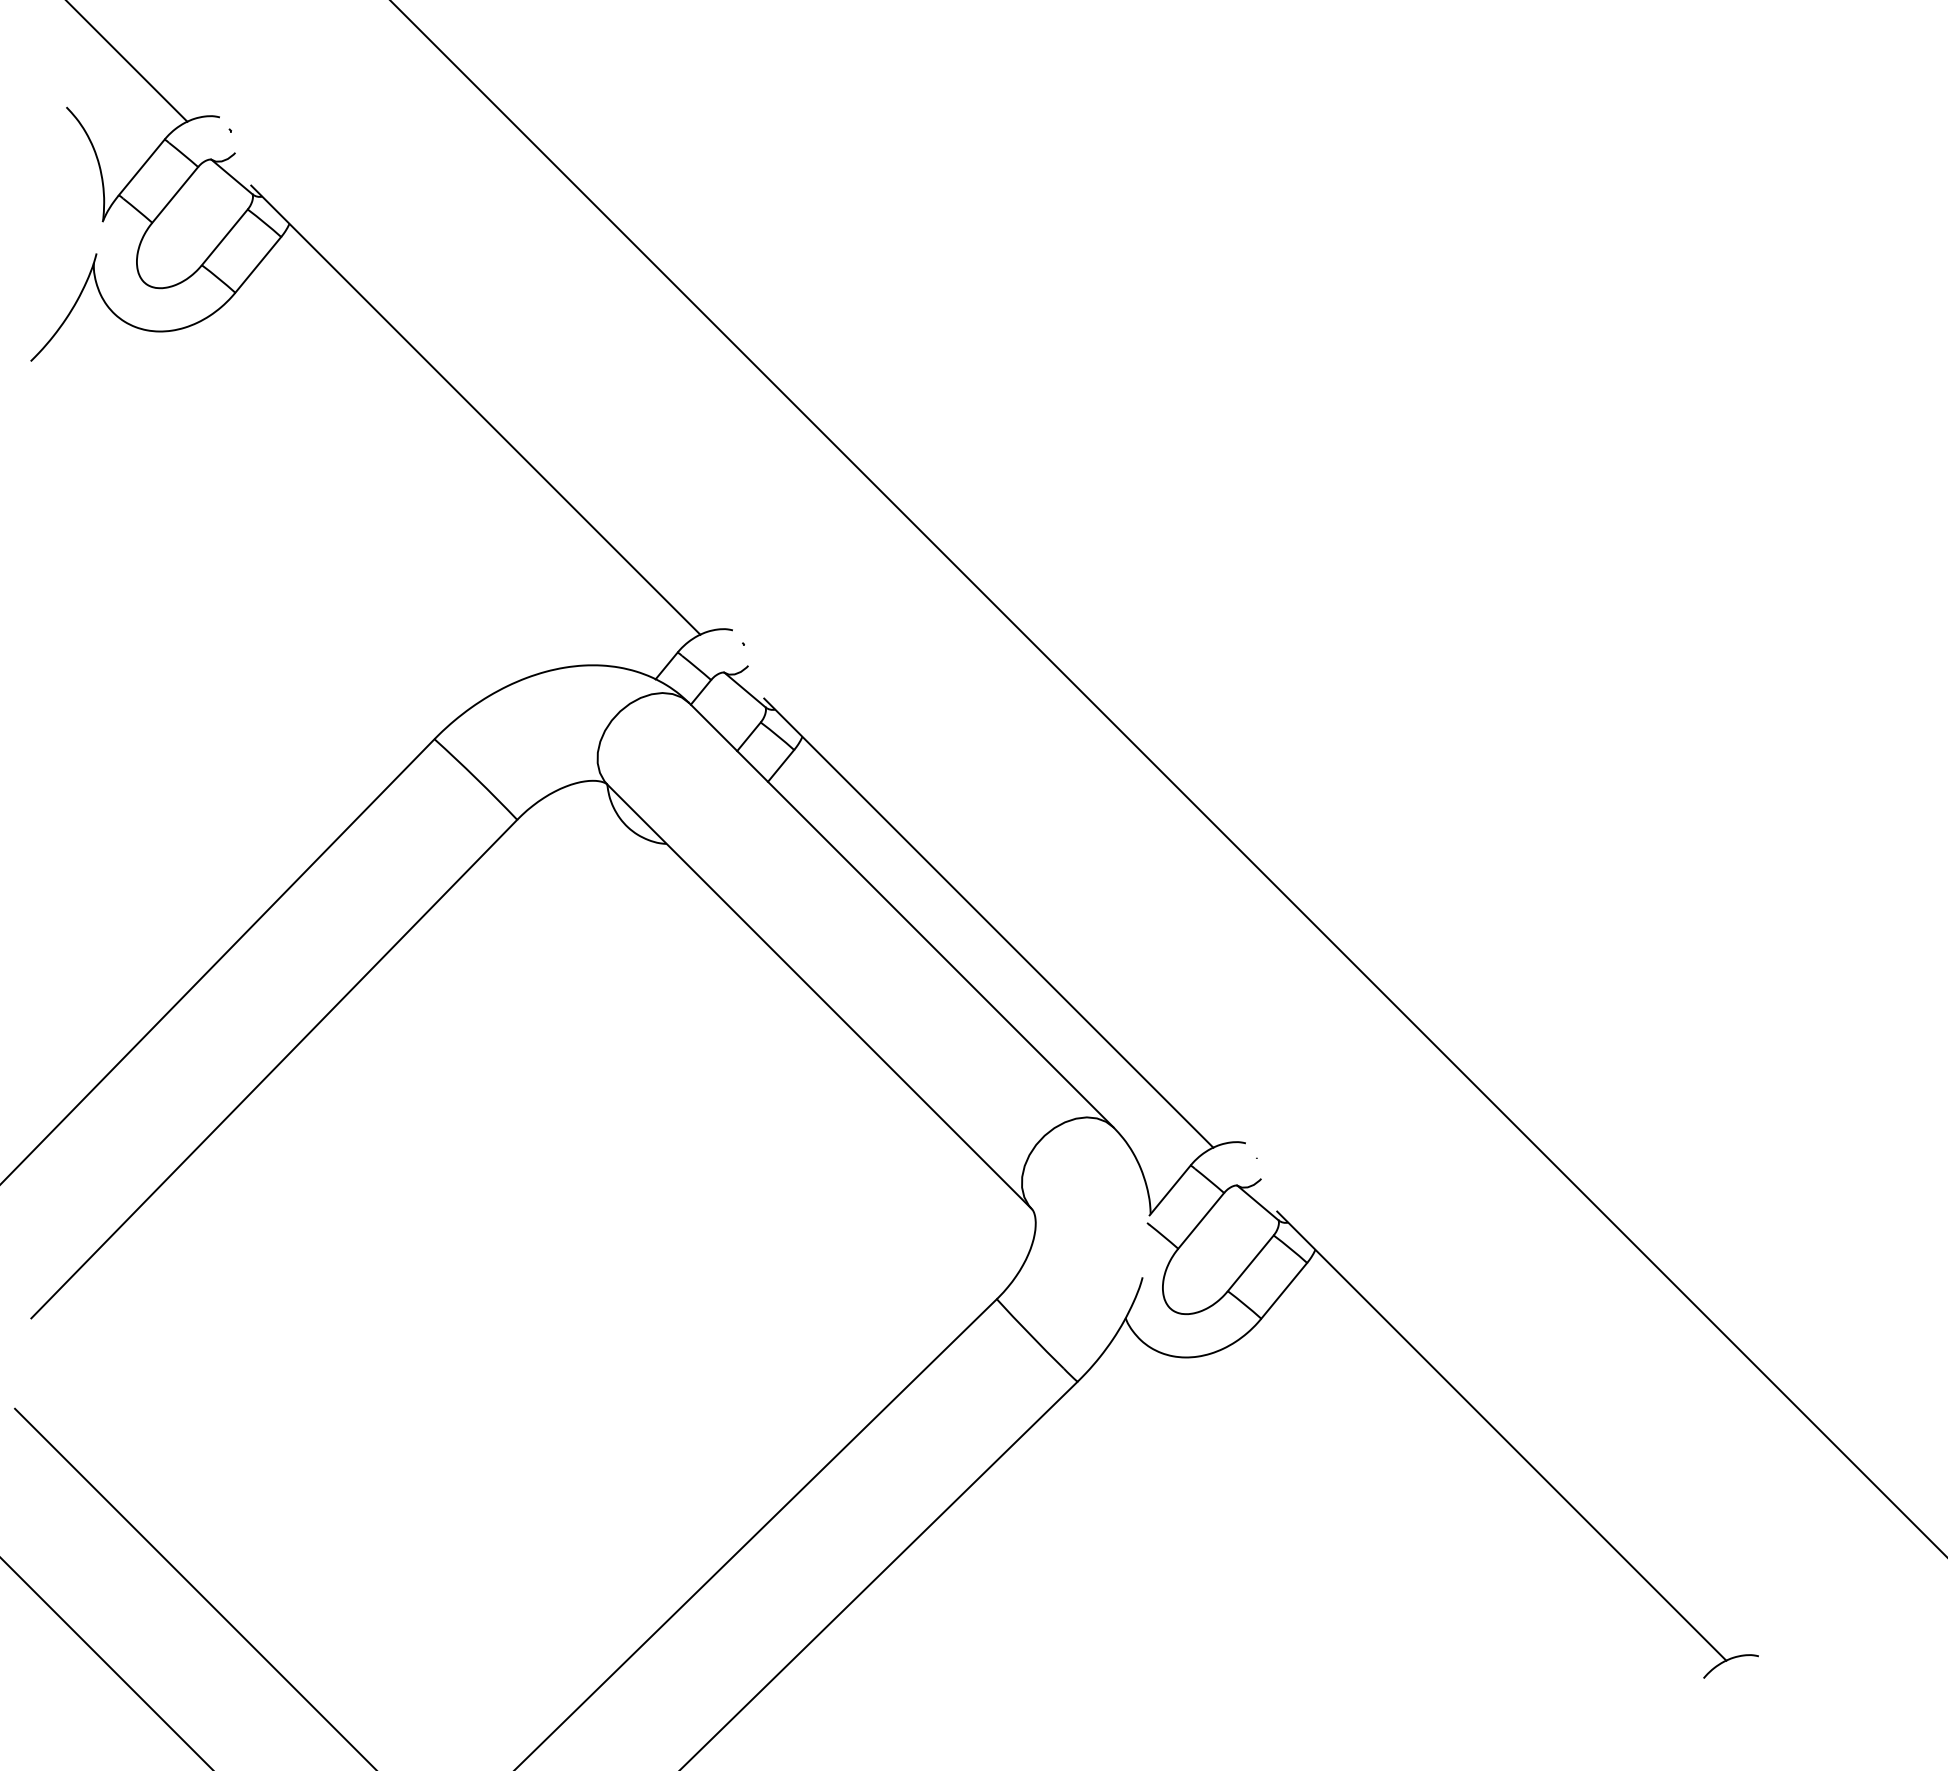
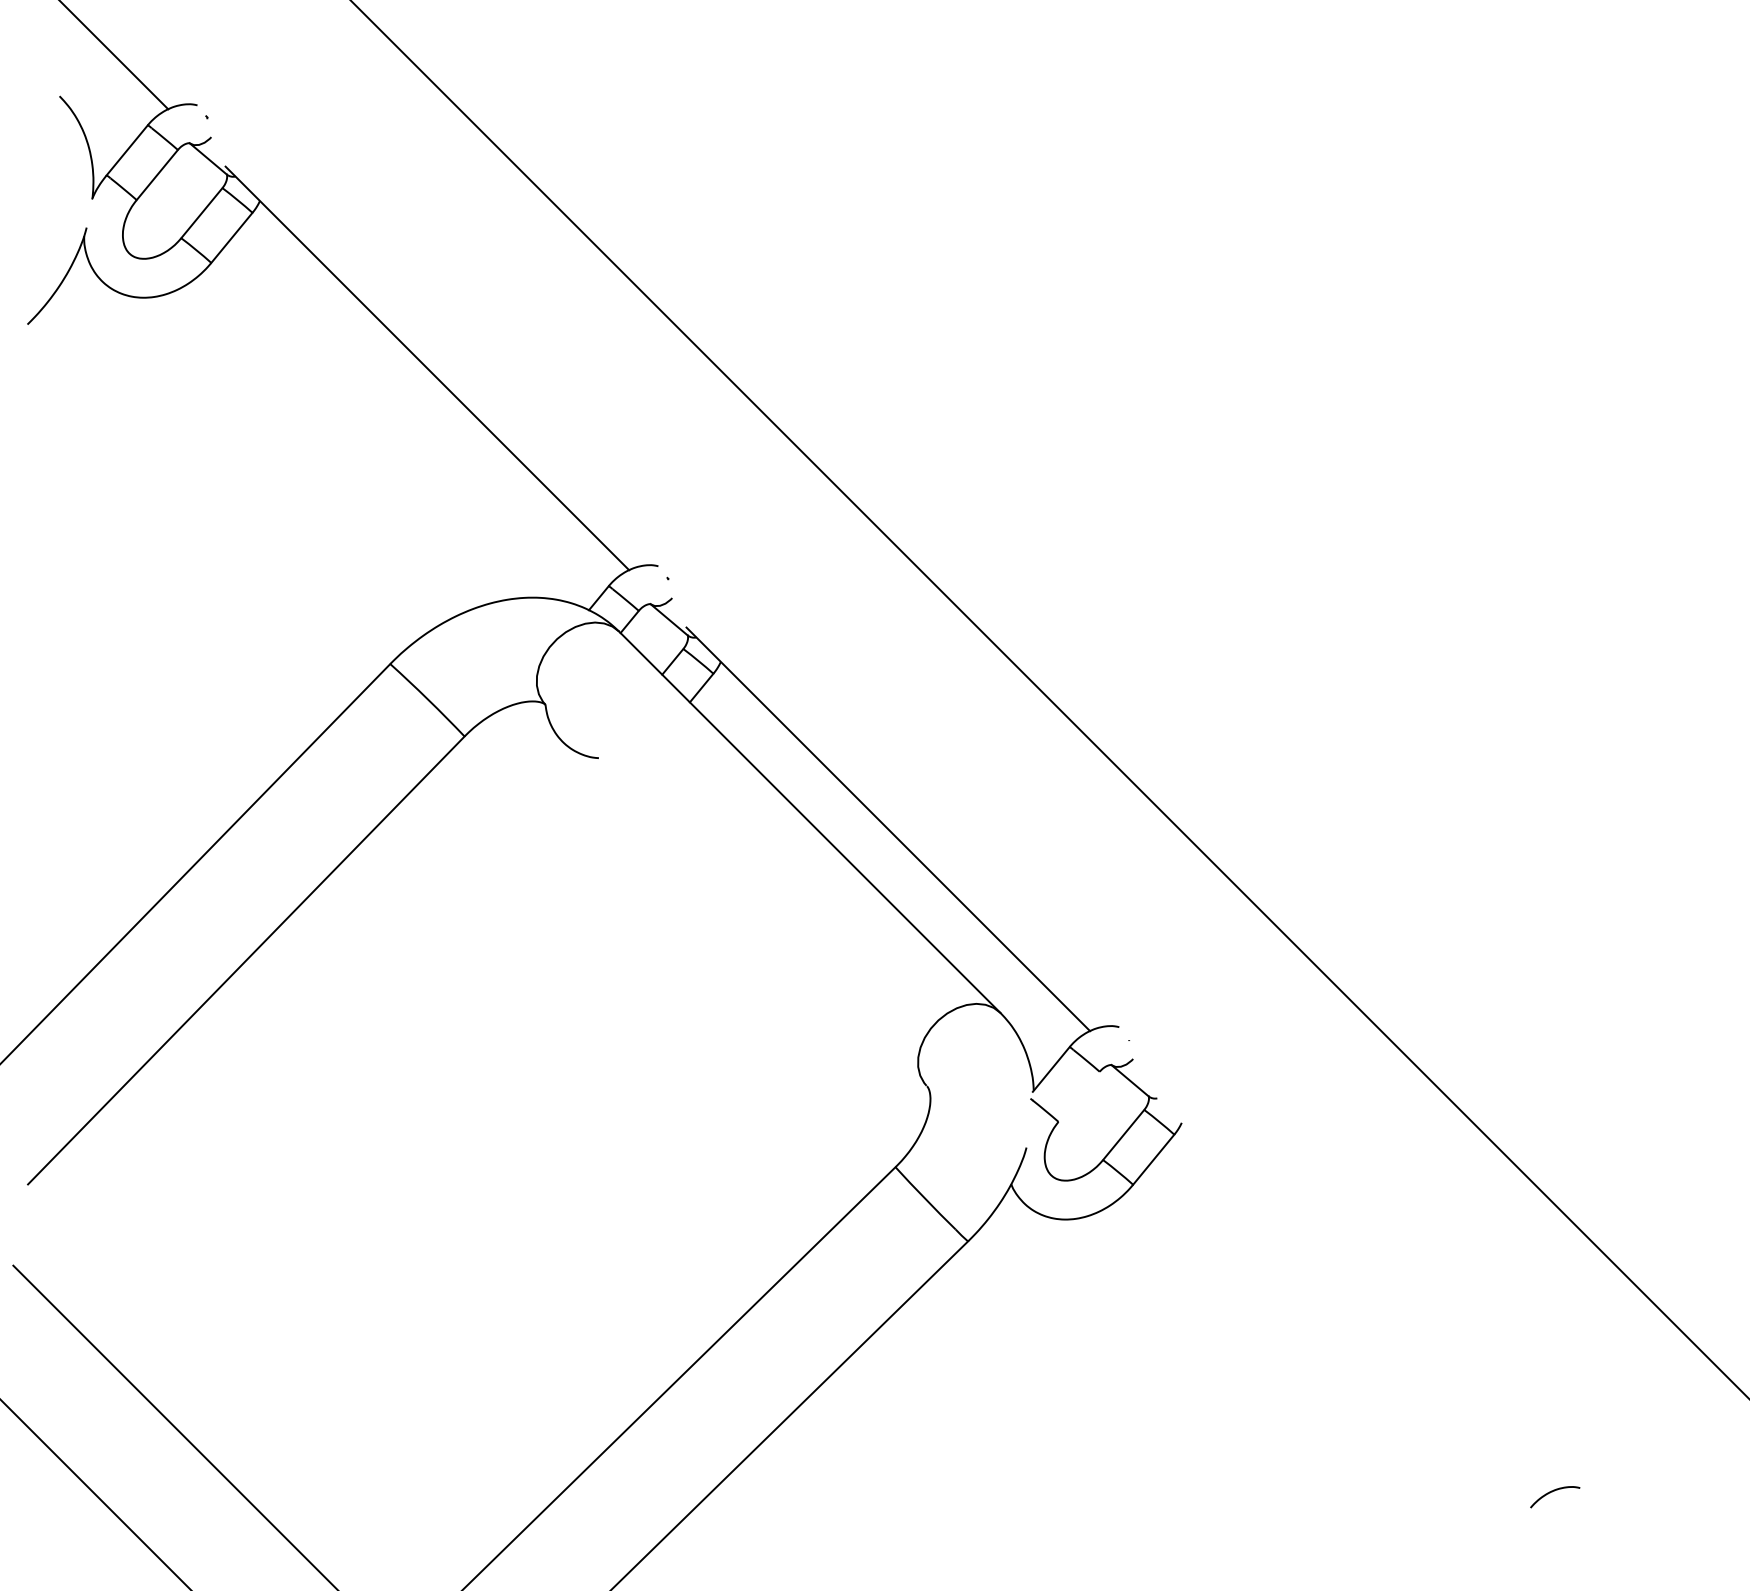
line: (819, 996) -> (736, 895), removed
line: (1201, 1220) -> (1079, 1096), removed
line: (1501, 1435) -> (1348, 1289), removed

